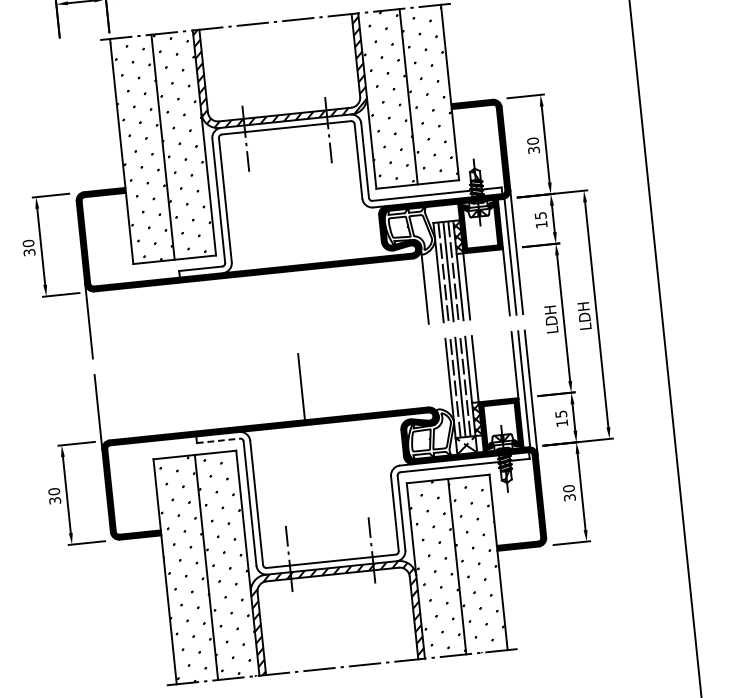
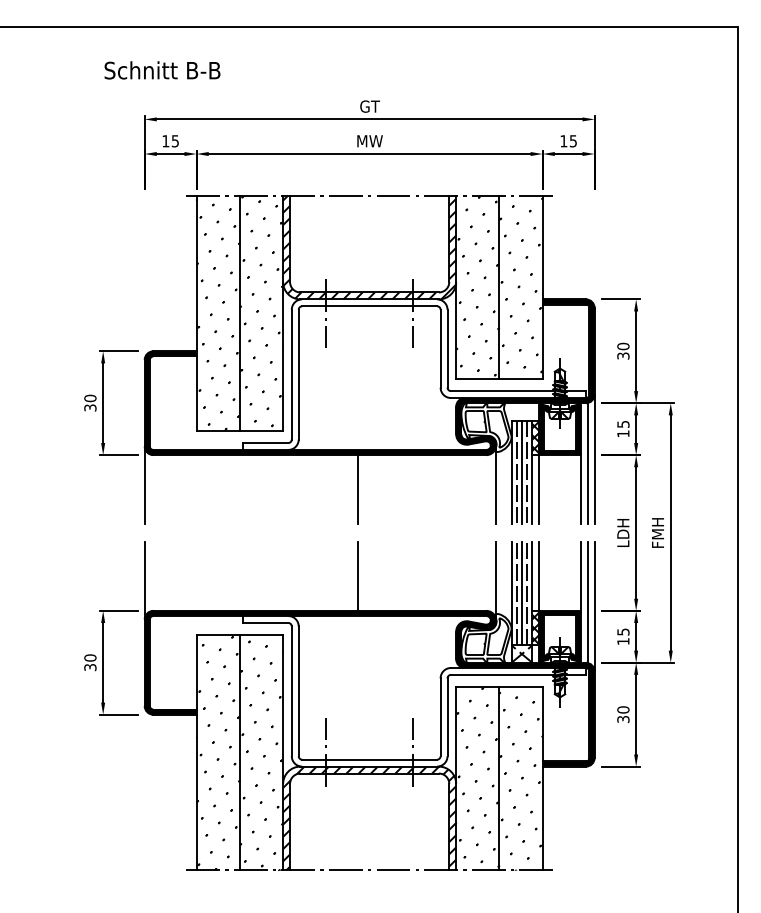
line: (292, 304) -> (357, 489), added
text: (584, 315) -> (657, 532), LDH -> FMH
line: (433, 377) -> (495, 580), added
line: (219, 440) -> (266, 622), dashed -> solid

